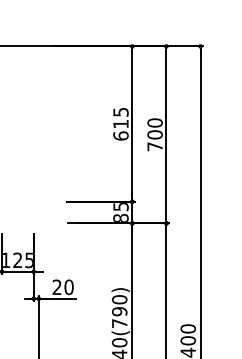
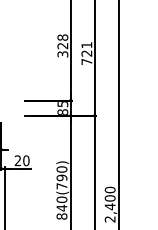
text: (120, 123) -> (62, 45), 615 -> 328
text: (154, 128) -> (86, 49), 700 -> 721

